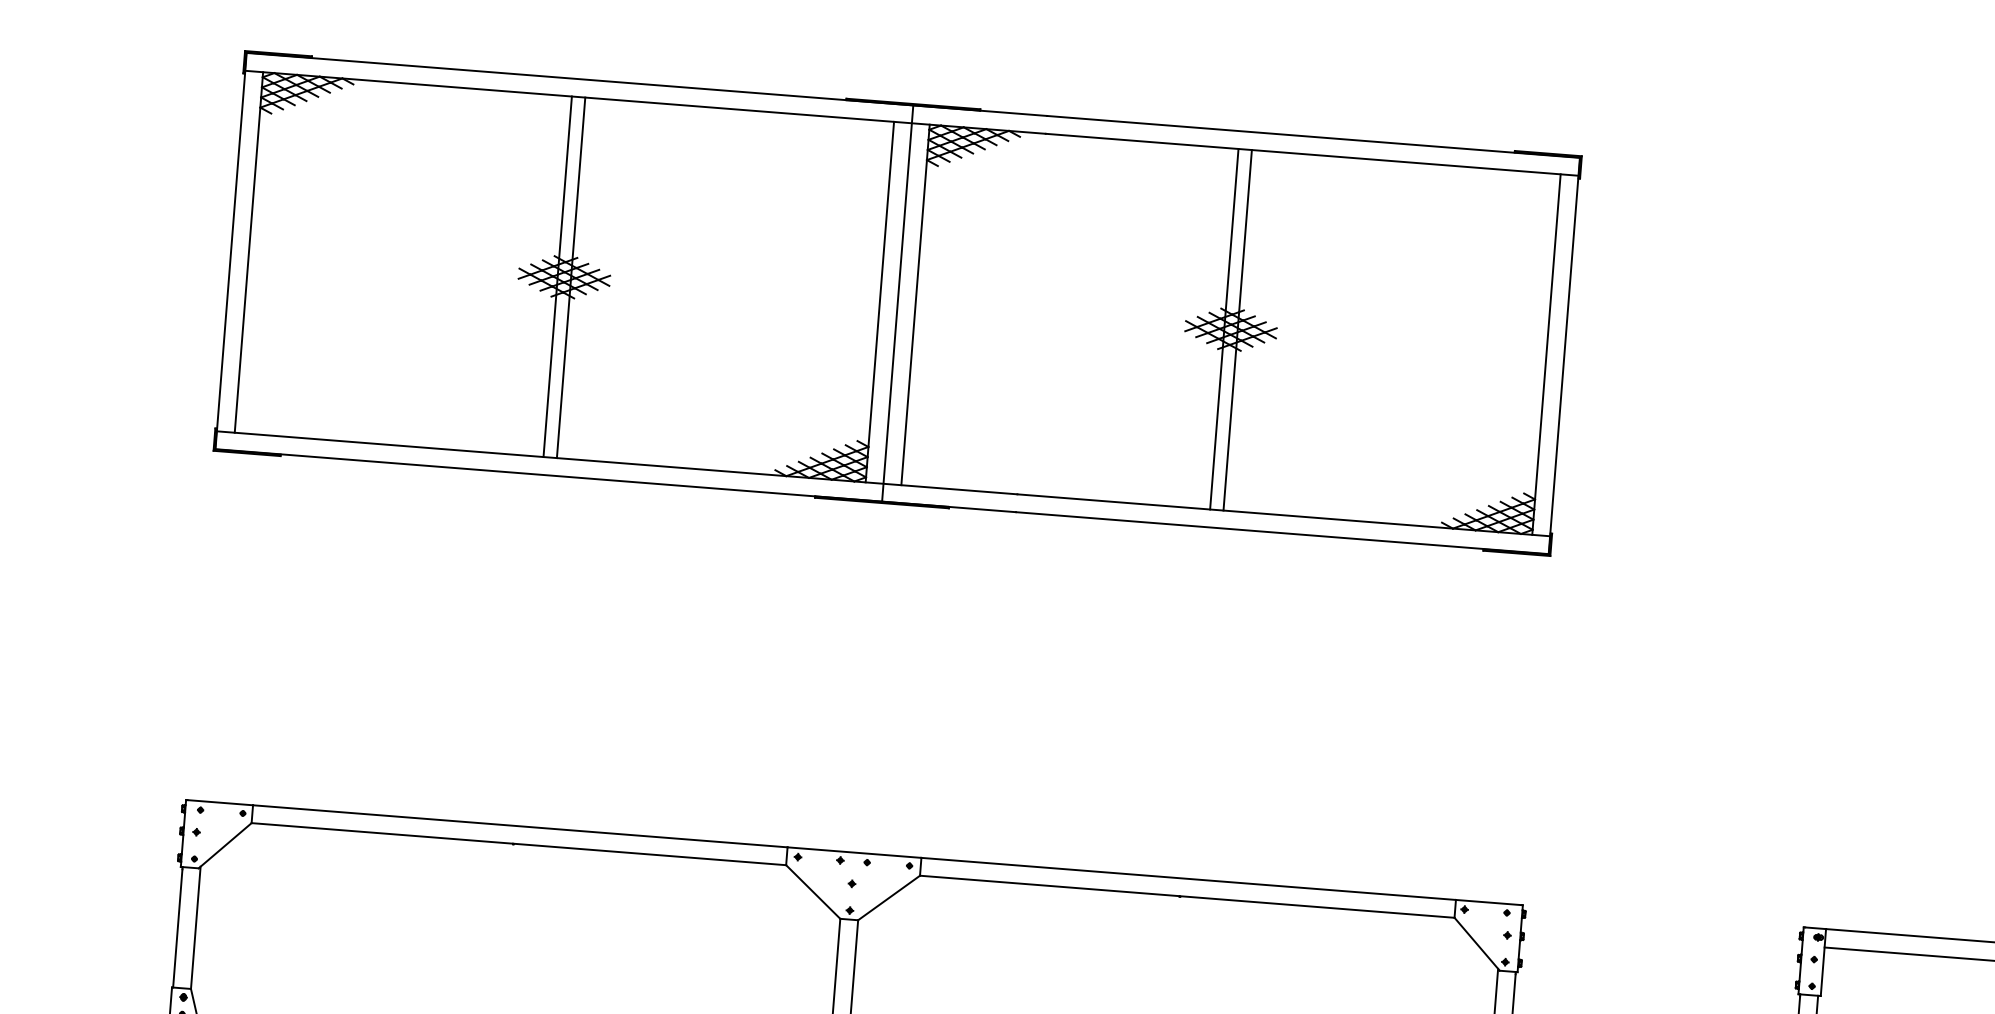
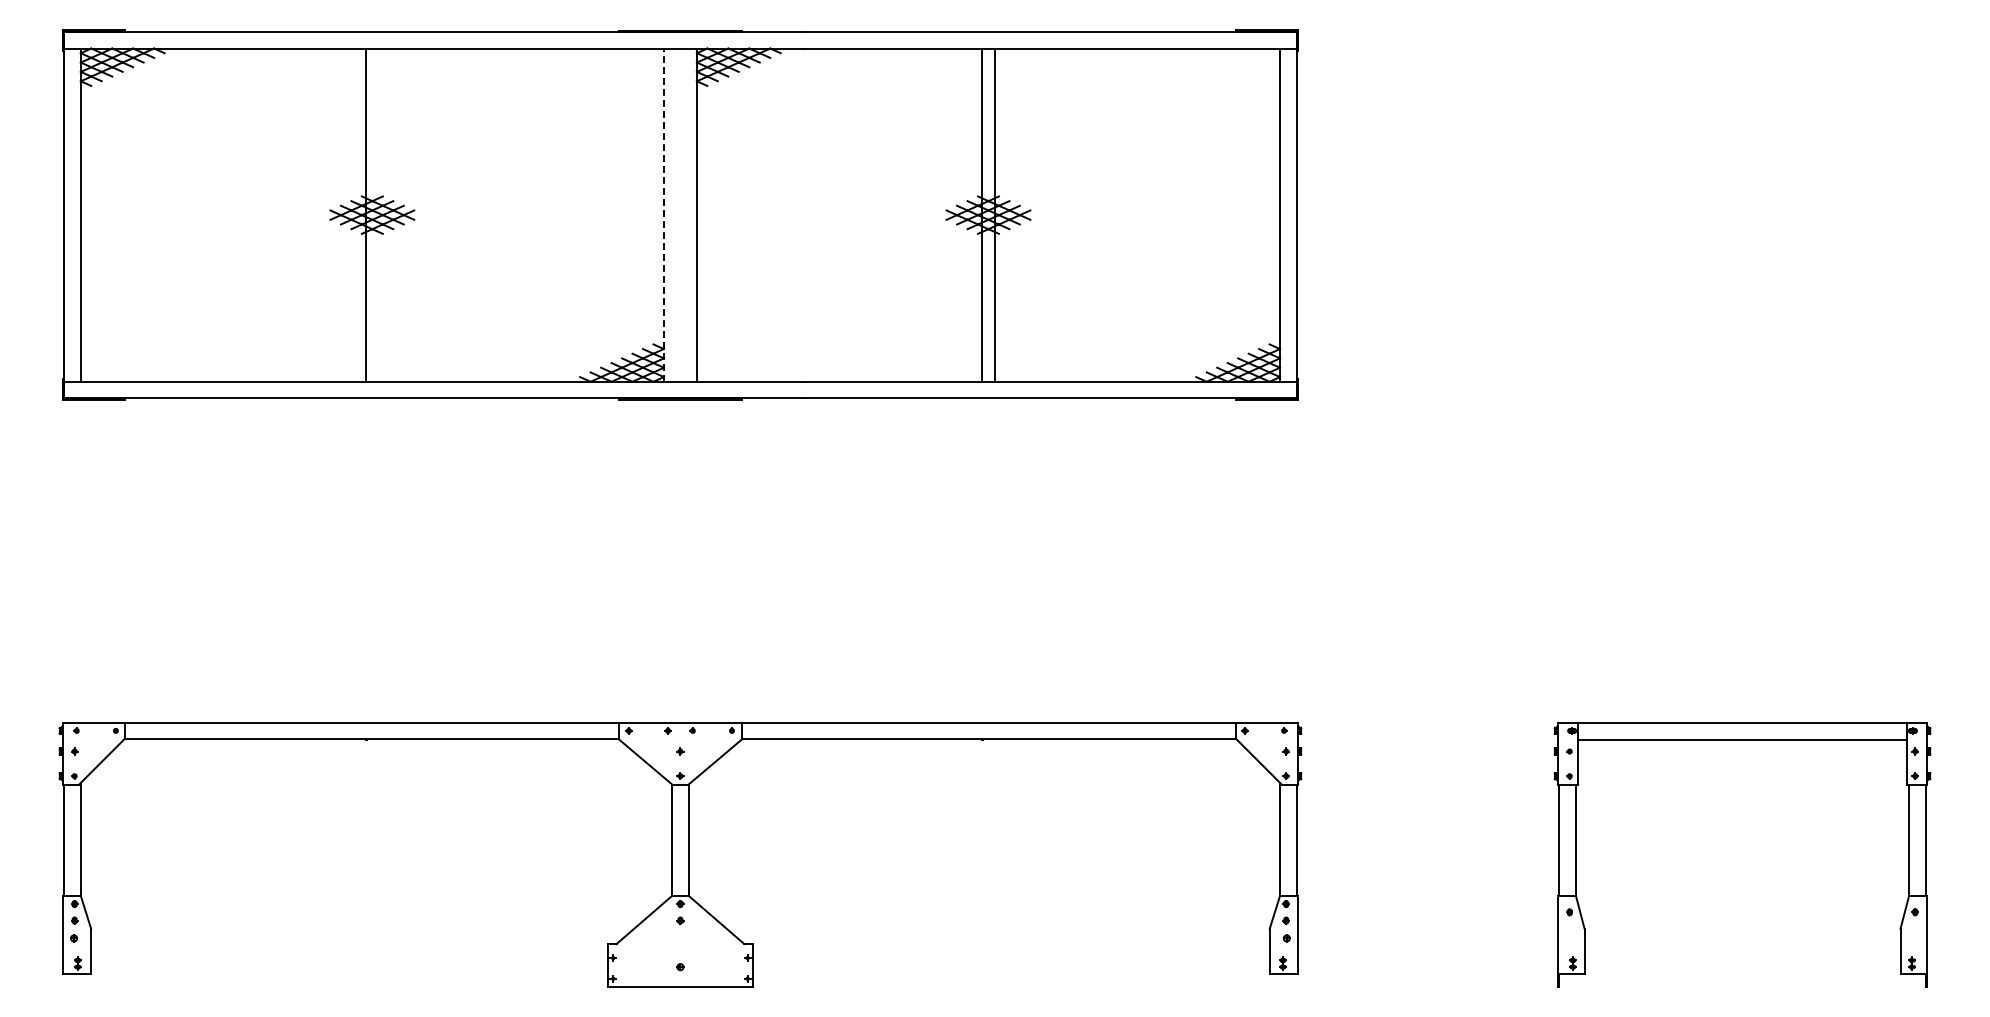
line: (571, 277) -> (378, 214), removed
line: (879, 302) -> (663, 215), solid -> dashed
line: (897, 303) -> (680, 215), removed

